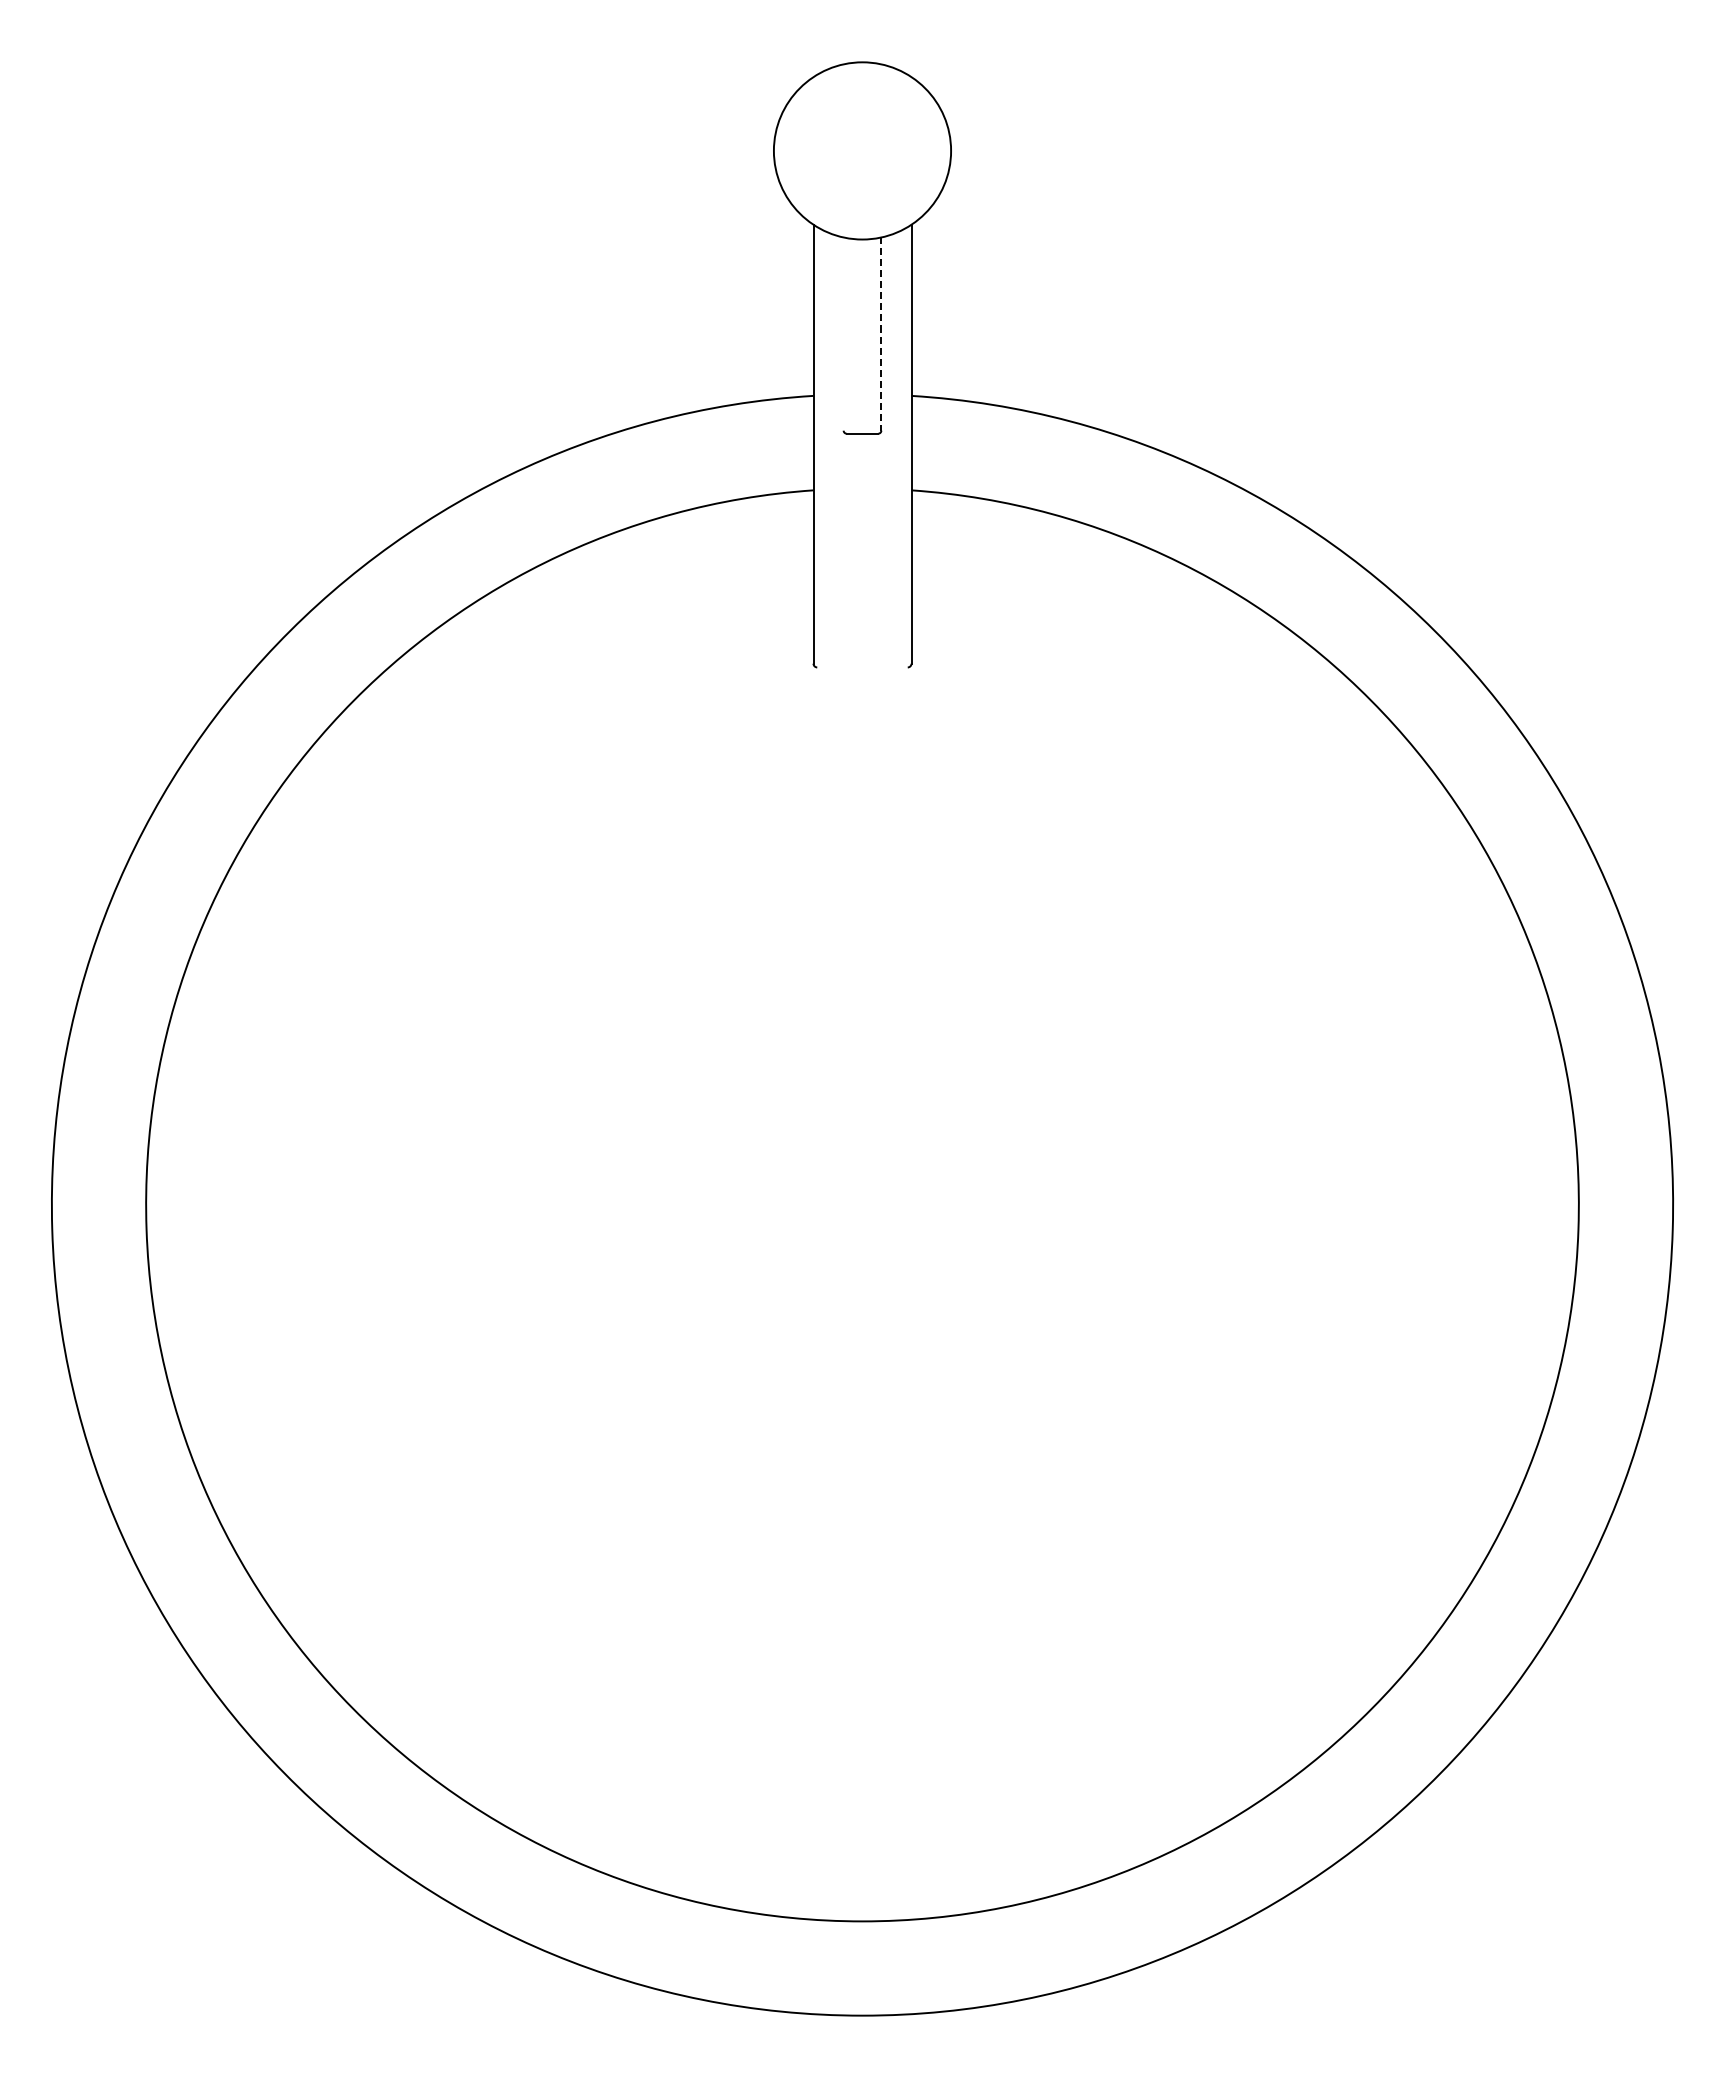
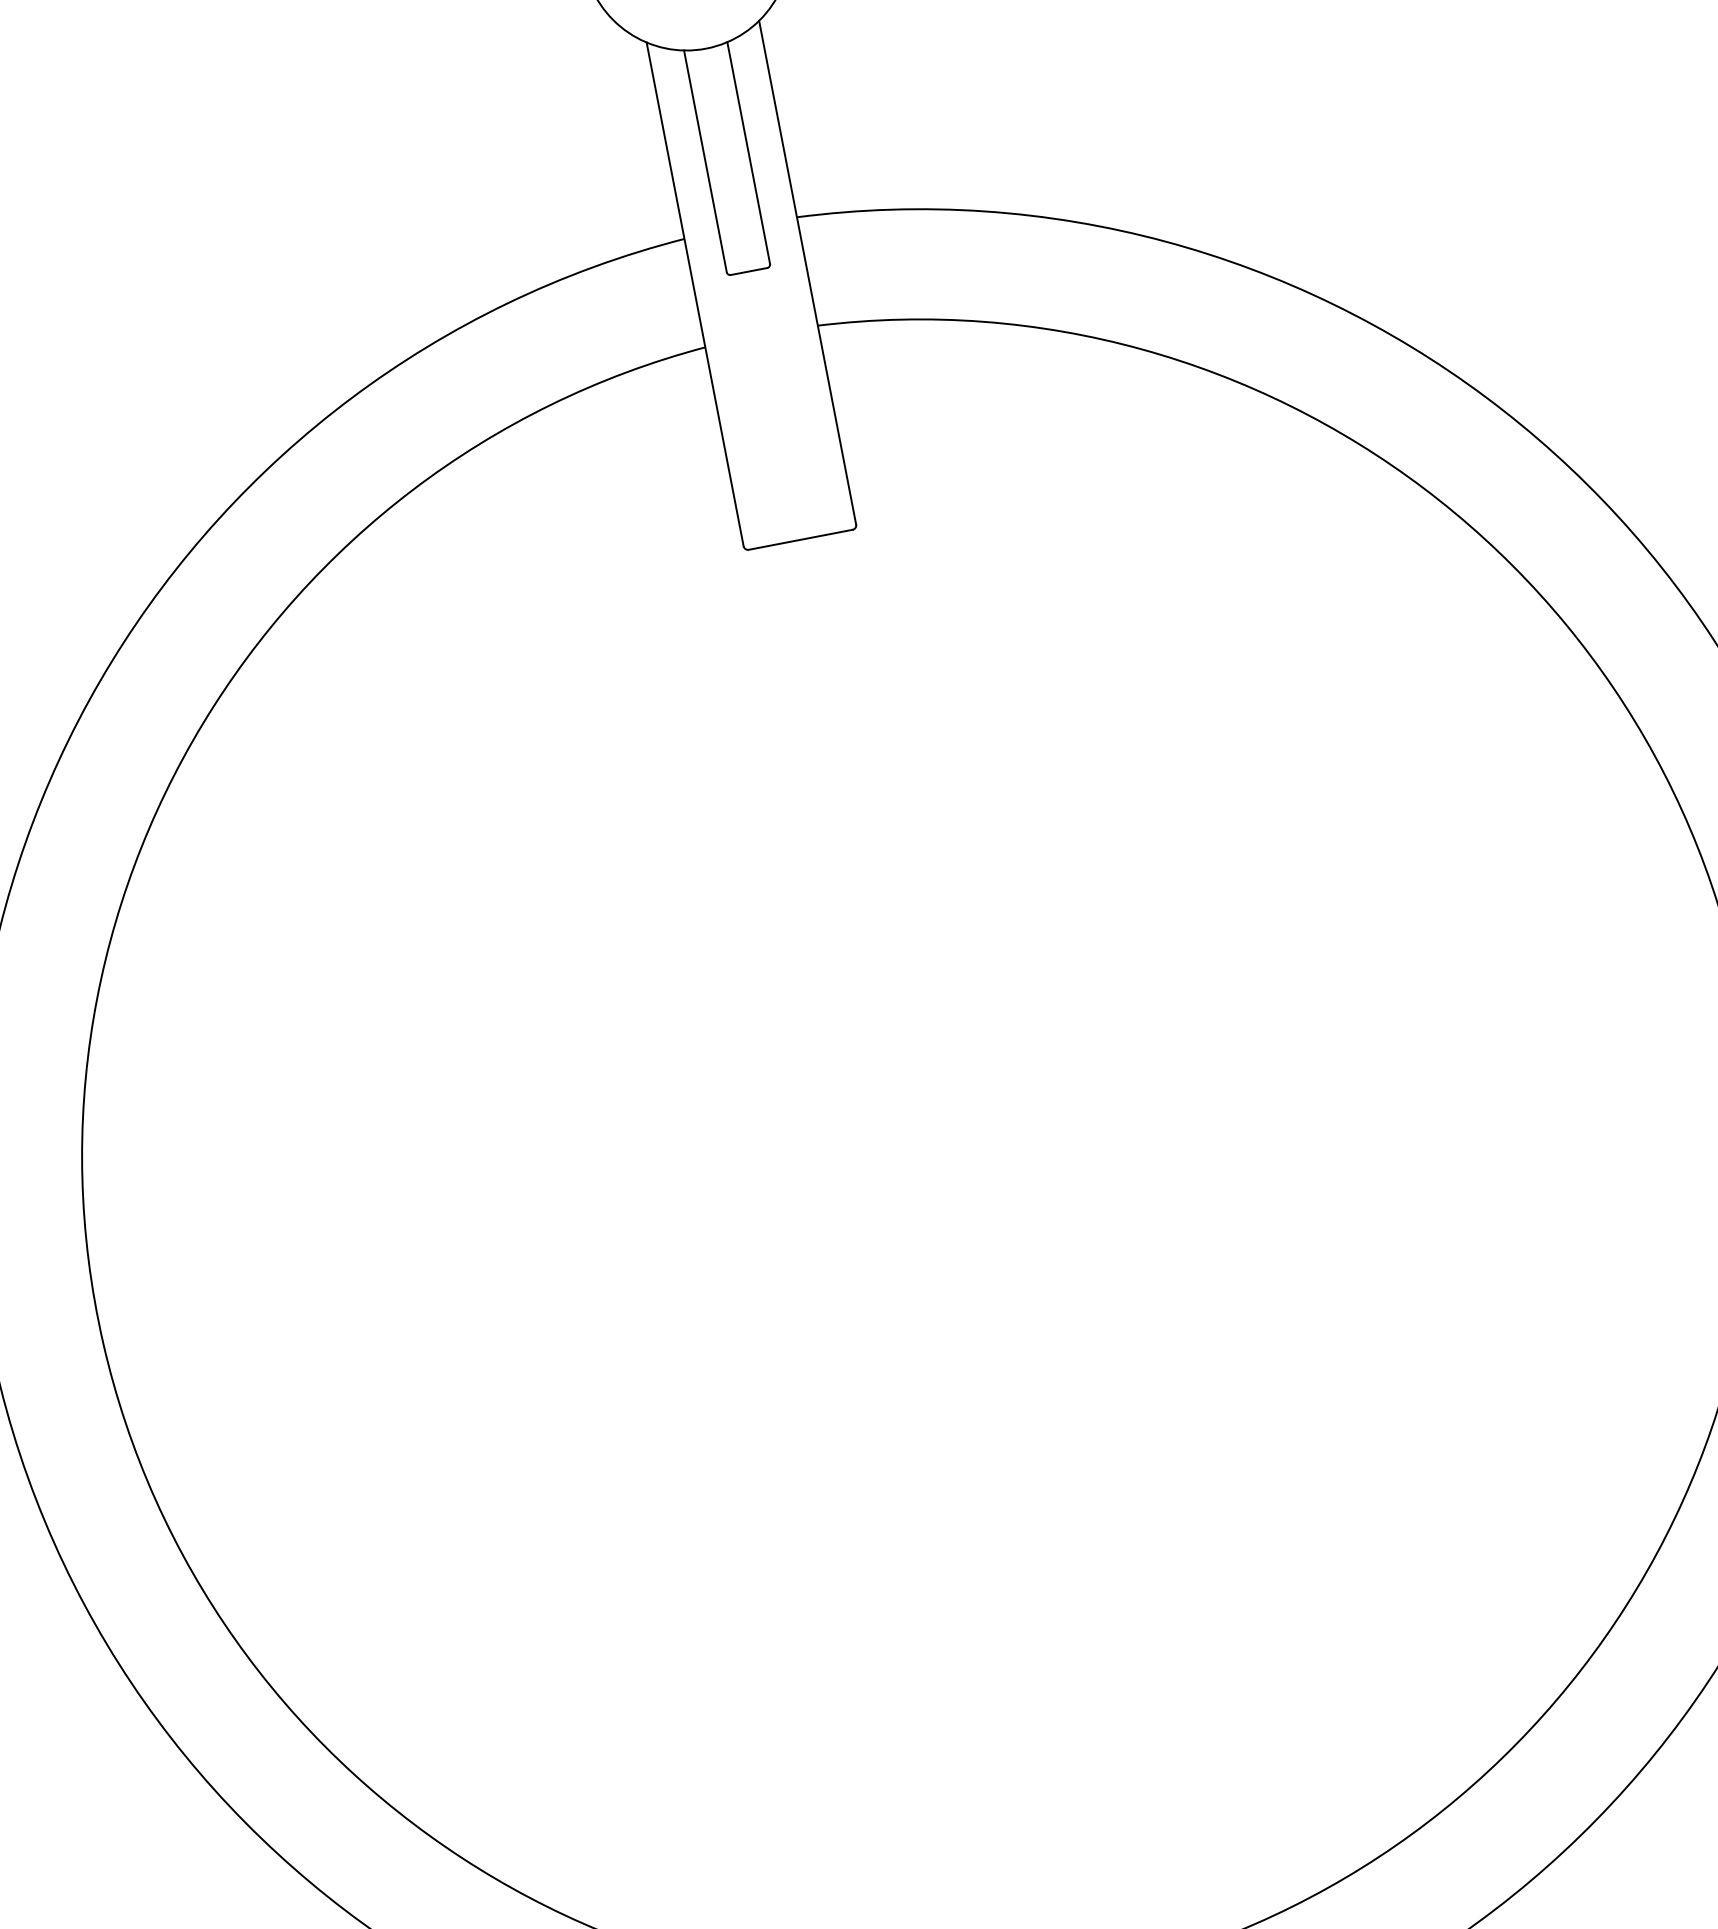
line: (843, 333) -> (705, 160), added
line: (881, 334) -> (748, 153), dashed -> solid
line: (862, 667) -> (800, 539), added

